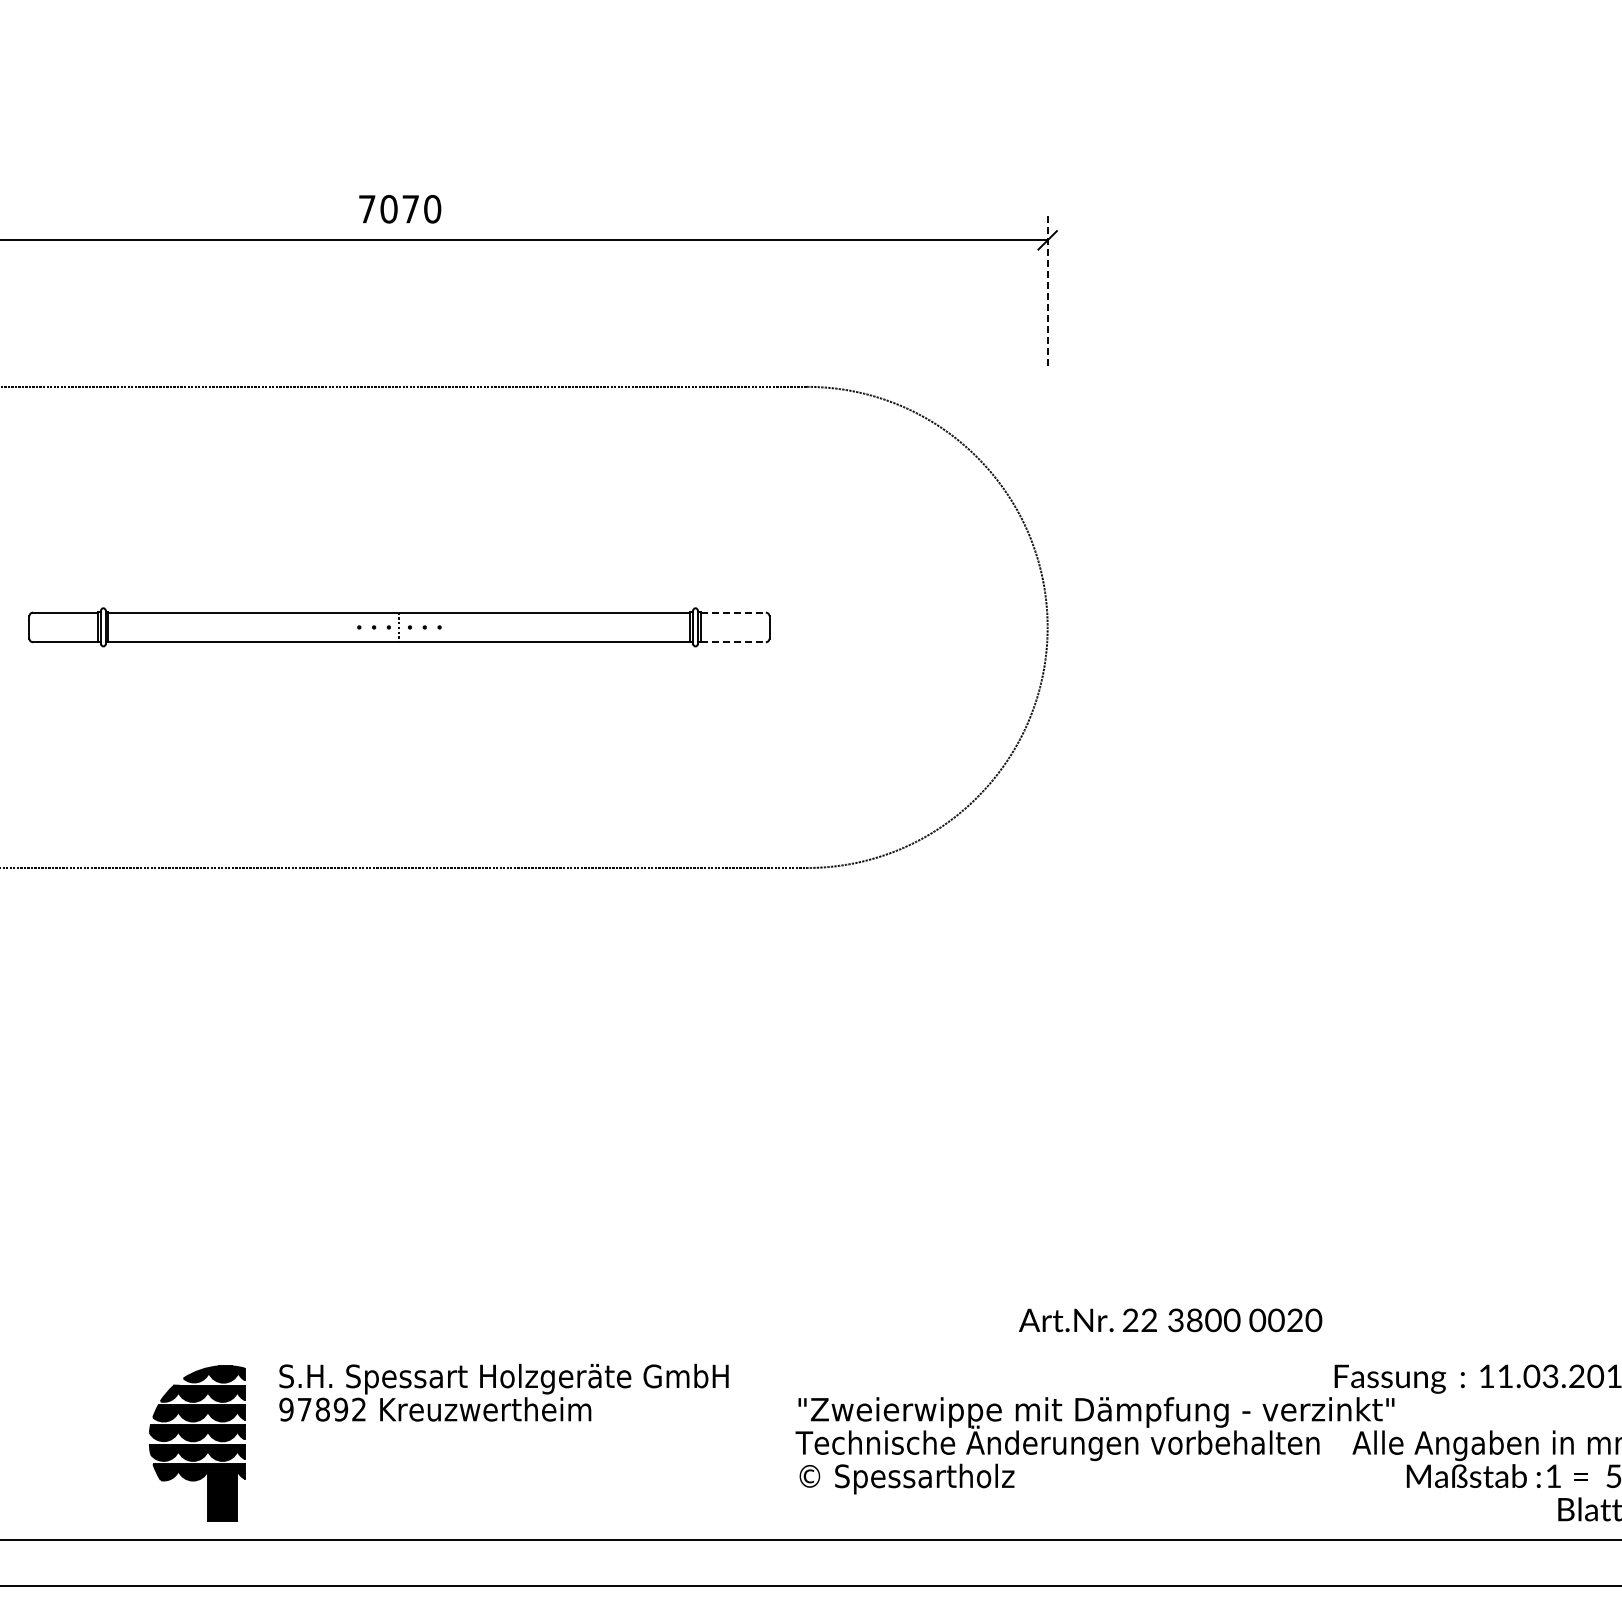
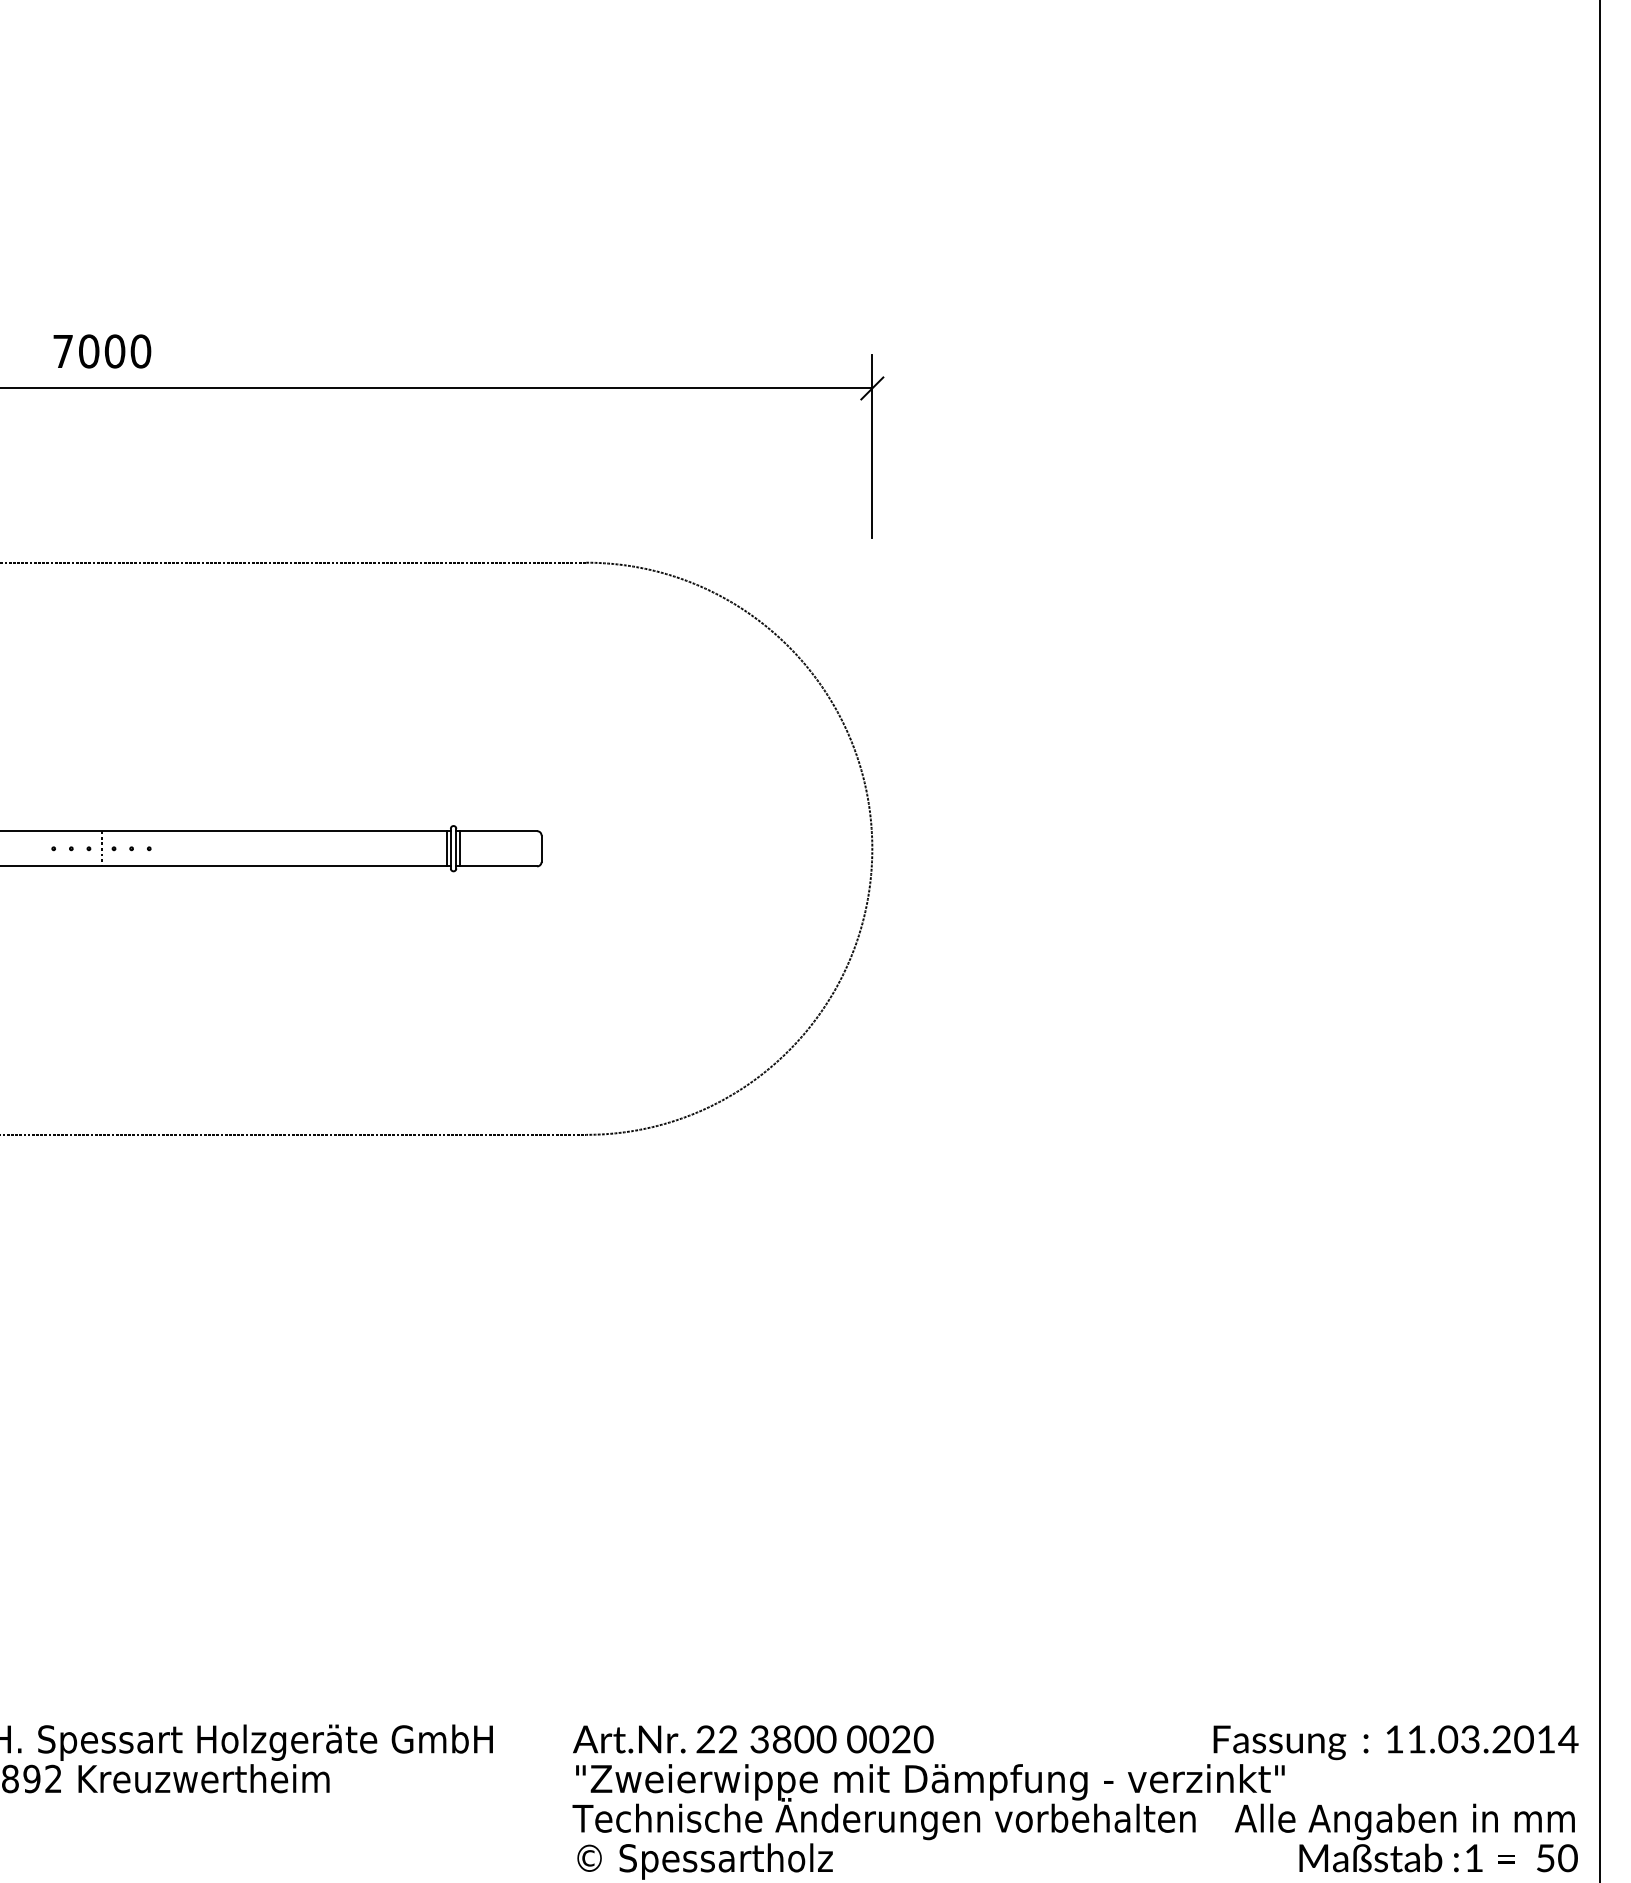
text: (410, 209) -> (114, 351), 7070 -> 7000
line: (1047, 289) -> (872, 446), dashed -> solid
line: (733, 612) -> (498, 831), dashed -> solid
line: (733, 642) -> (498, 866), dashed -> solid
text: (1170, 1320) -> (753, 1739), moved

